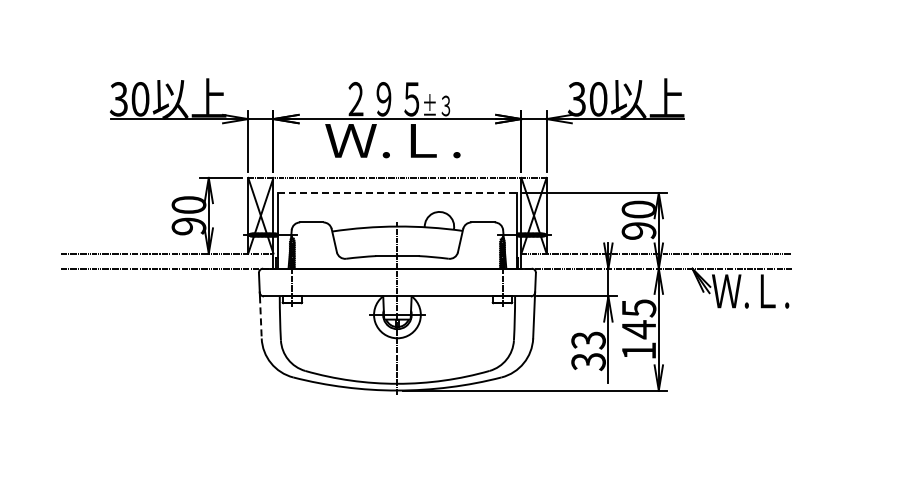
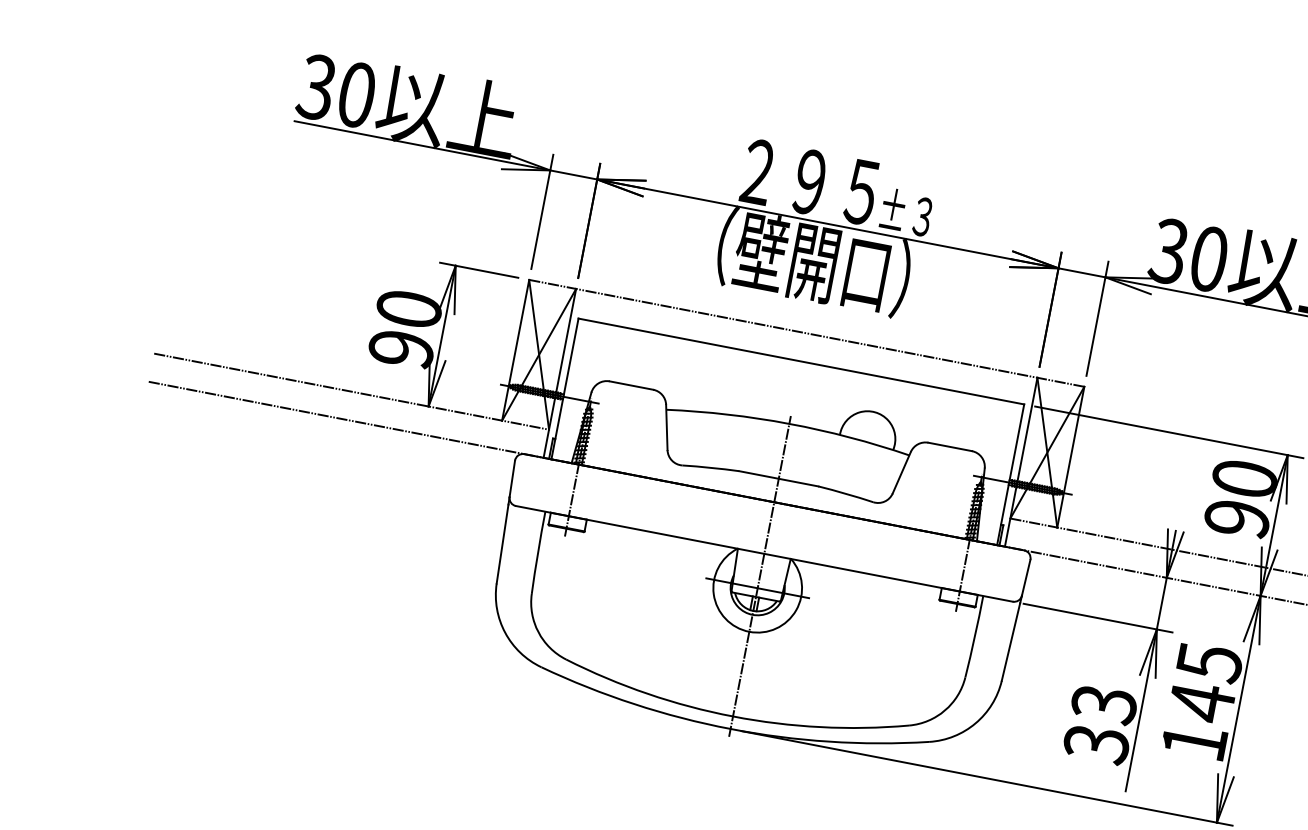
text: (392, 140) -> (811, 261), Ｗ.Ｌ. -> （壁開口）
line: (397, 193) -> (801, 362), dashed -> solid
line: (260, 317) -> (501, 544), dashed -> solid

